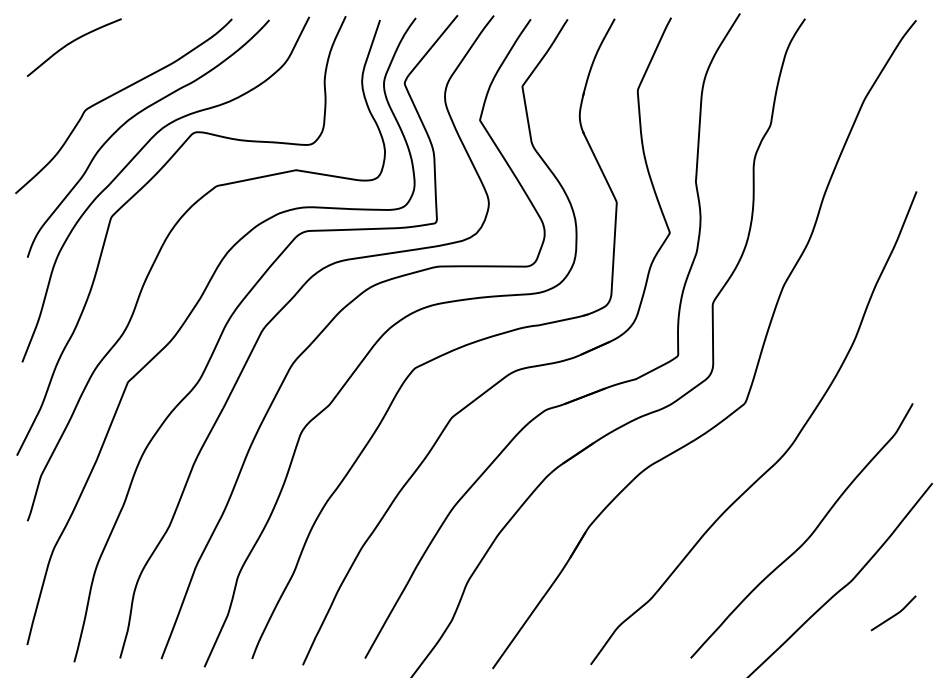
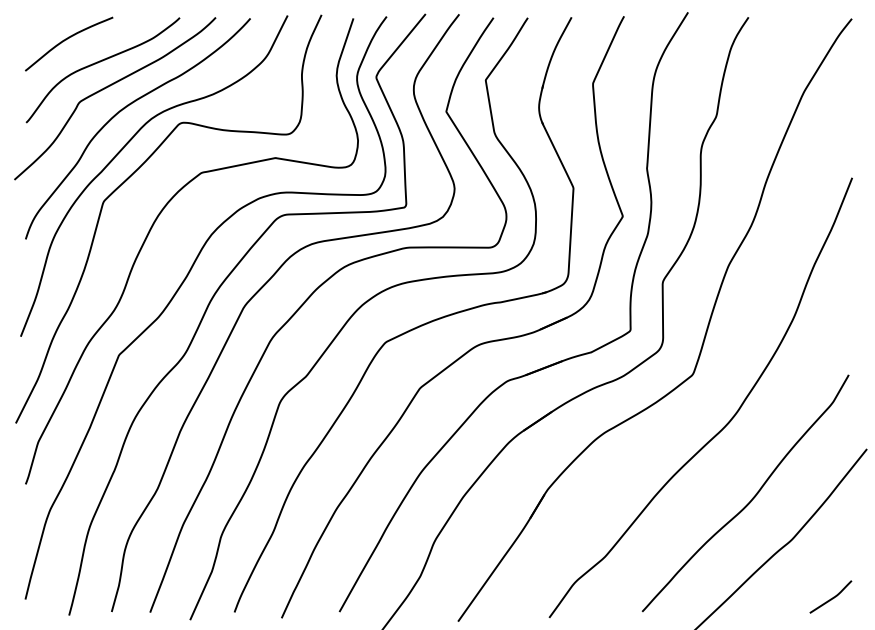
curve: (107, 67) -> (100, 62), added
curve: (894, 614) -> (831, 598), moved

